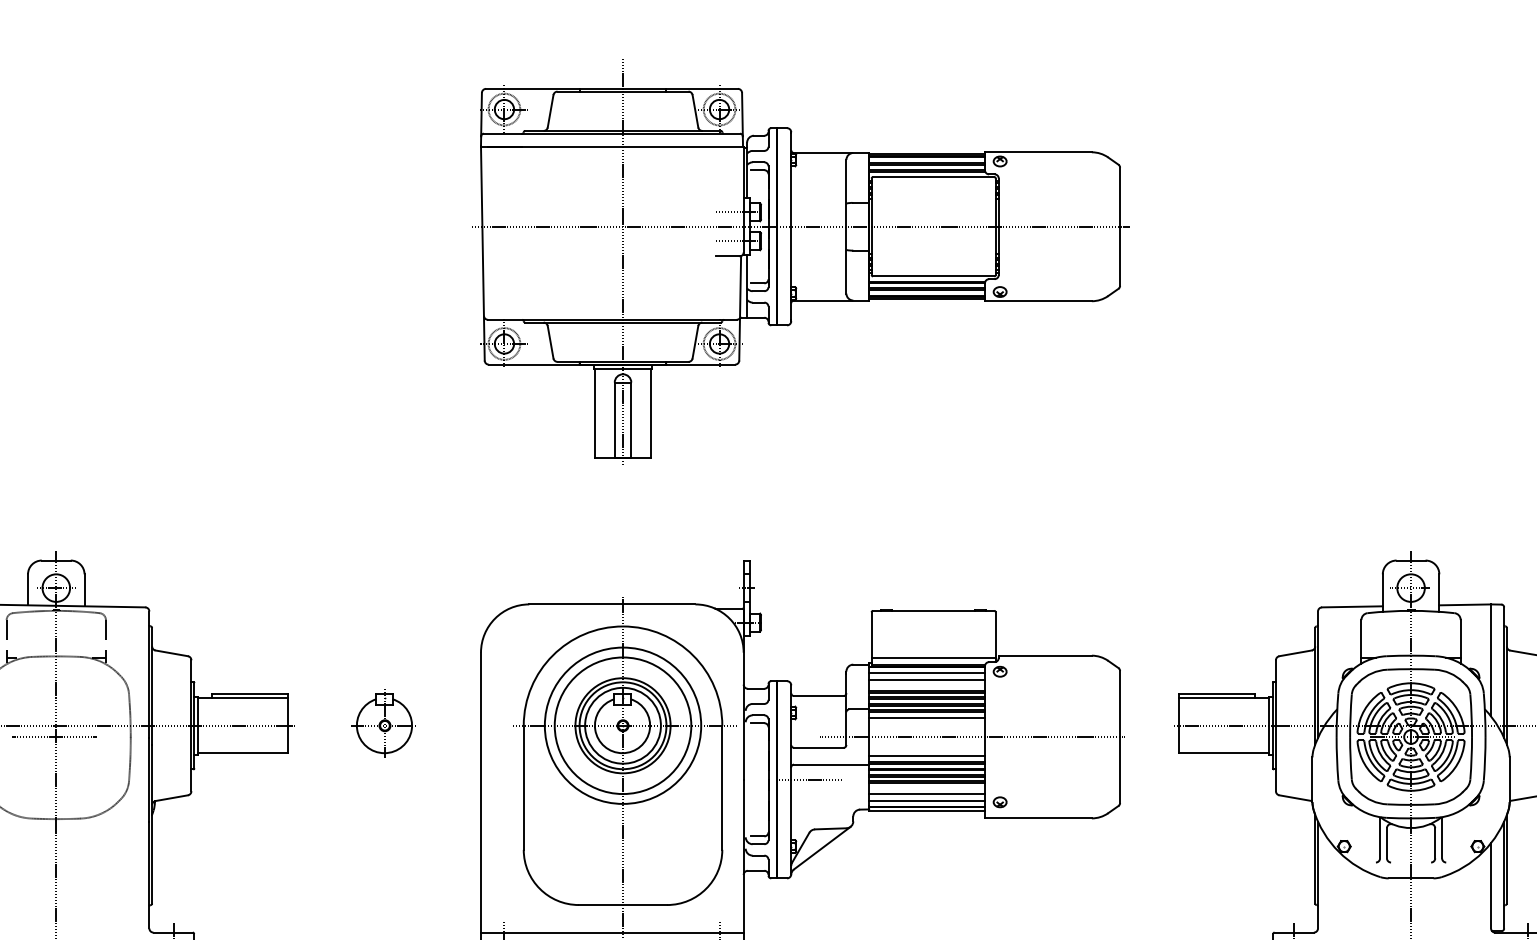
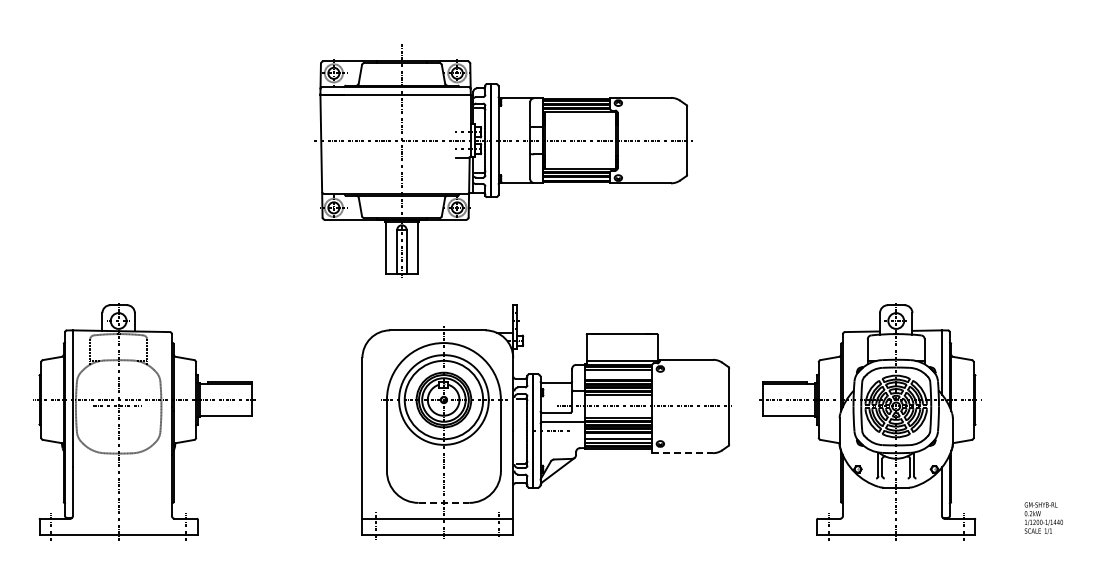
part: (799, 261) -> (503, 160), moved
line: (927, 681) -> (618, 374), removed
part: (385, 724) -> (307, 399), removed
line: (1038, 818) -> (682, 453), solid -> dashed
line: (623, 904) -> (444, 502), solid -> dashed

